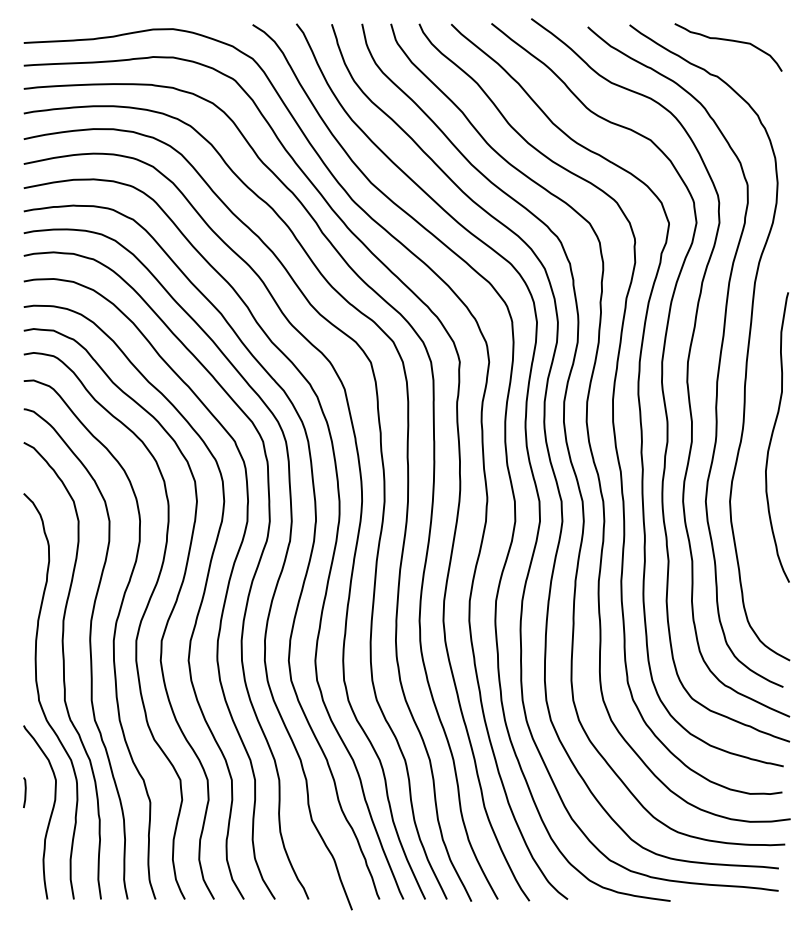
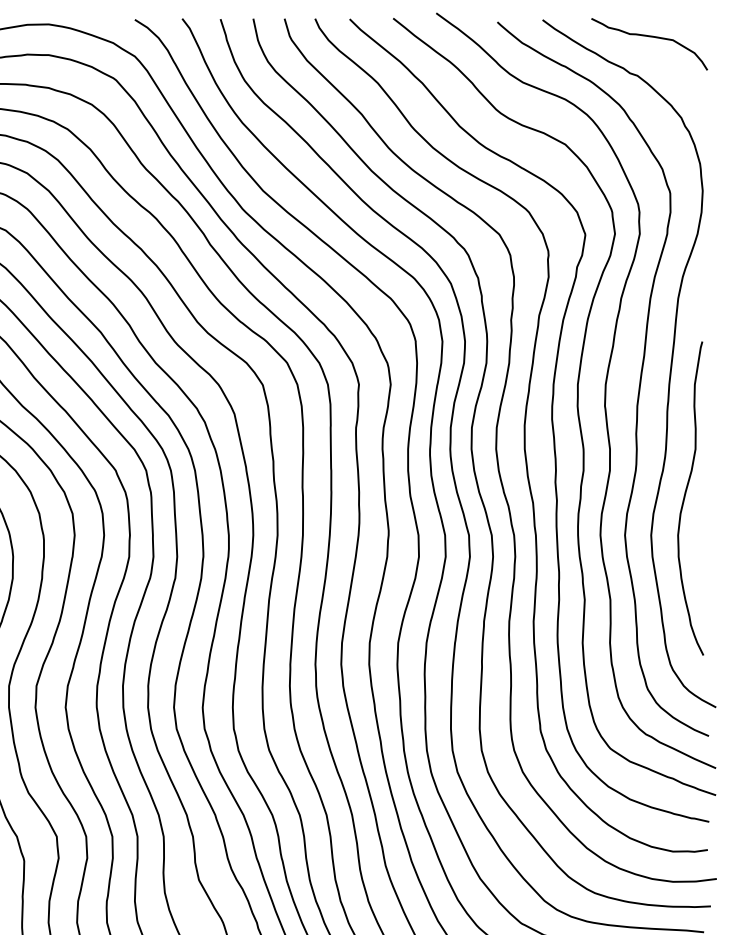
curve: (773, 434) -> (686, 495), moved

